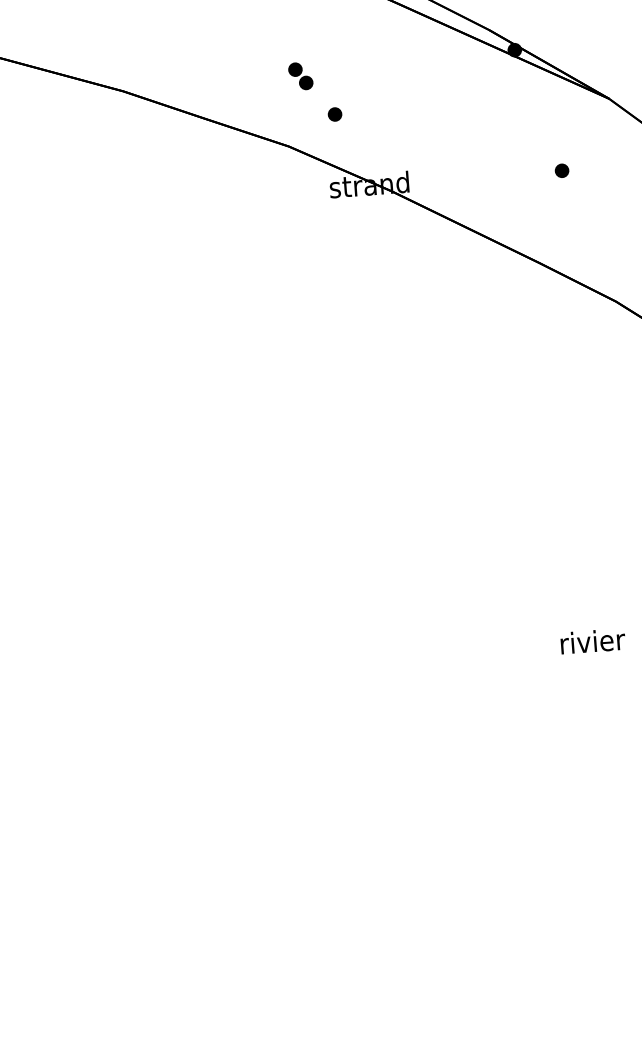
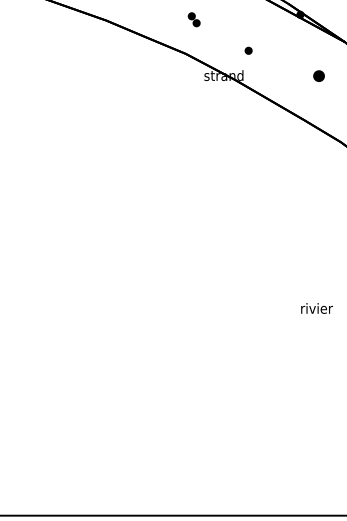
part: (334, 113) -> (248, 50), moved
part: (562, 169) -> (319, 75), size x1.6

